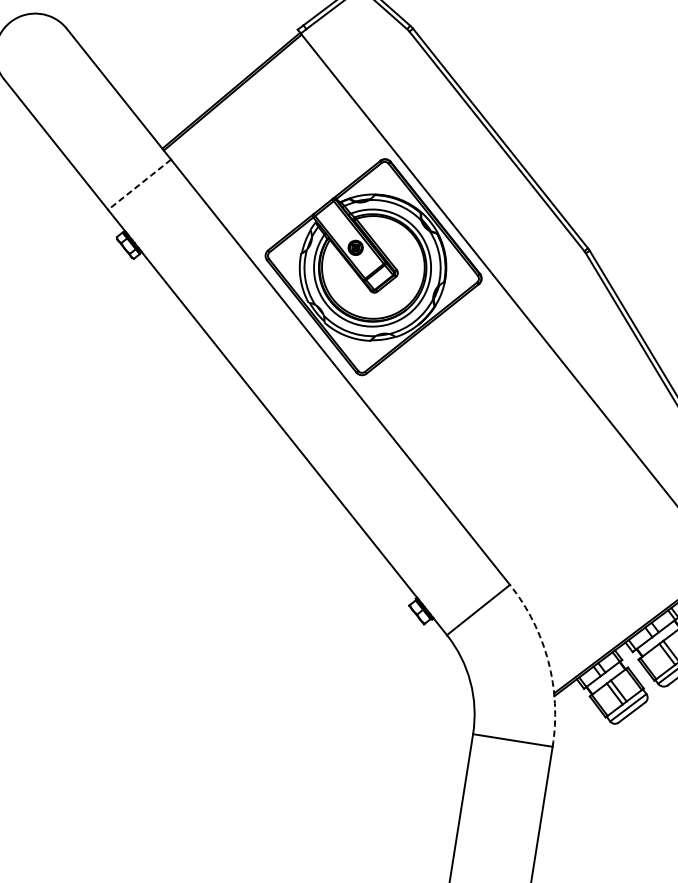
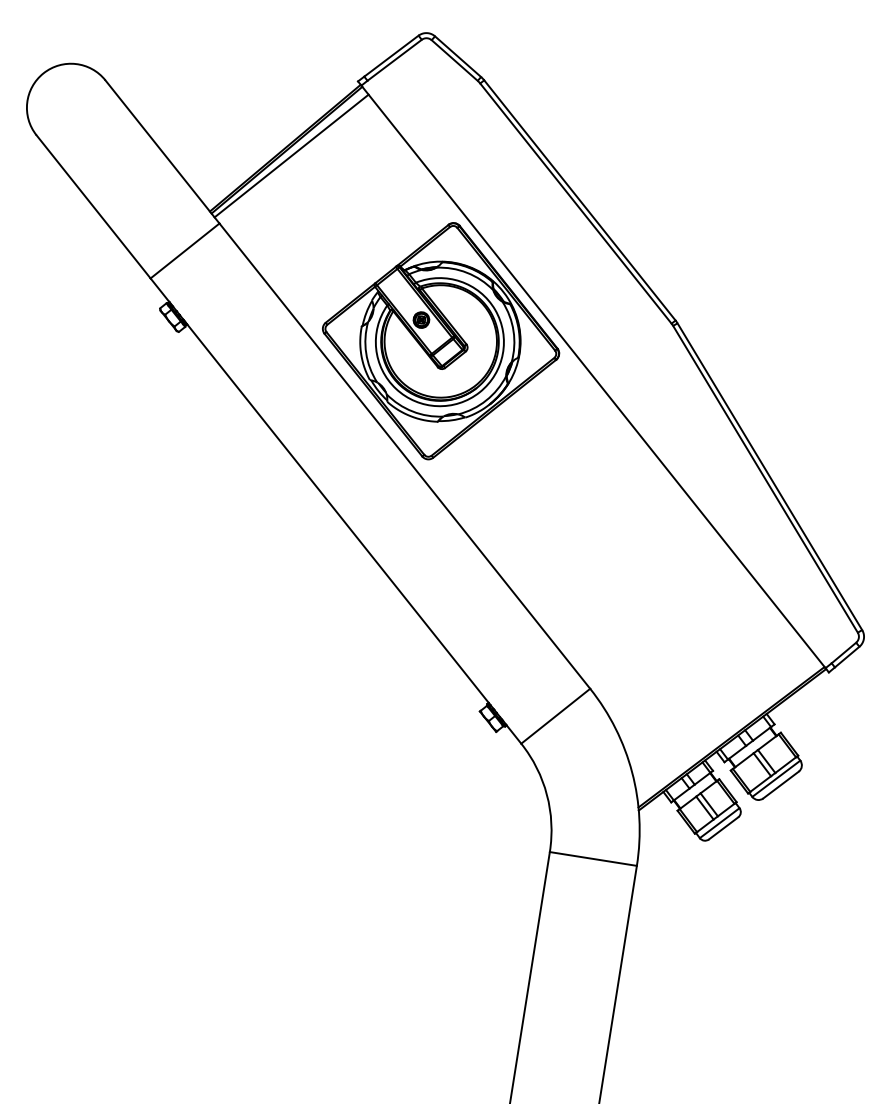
line: (236, 97) -> (291, 155), added
line: (139, 185) -> (184, 251), dashed -> solid
arc: (548, 661) -> (632, 772), dashed -> solid

